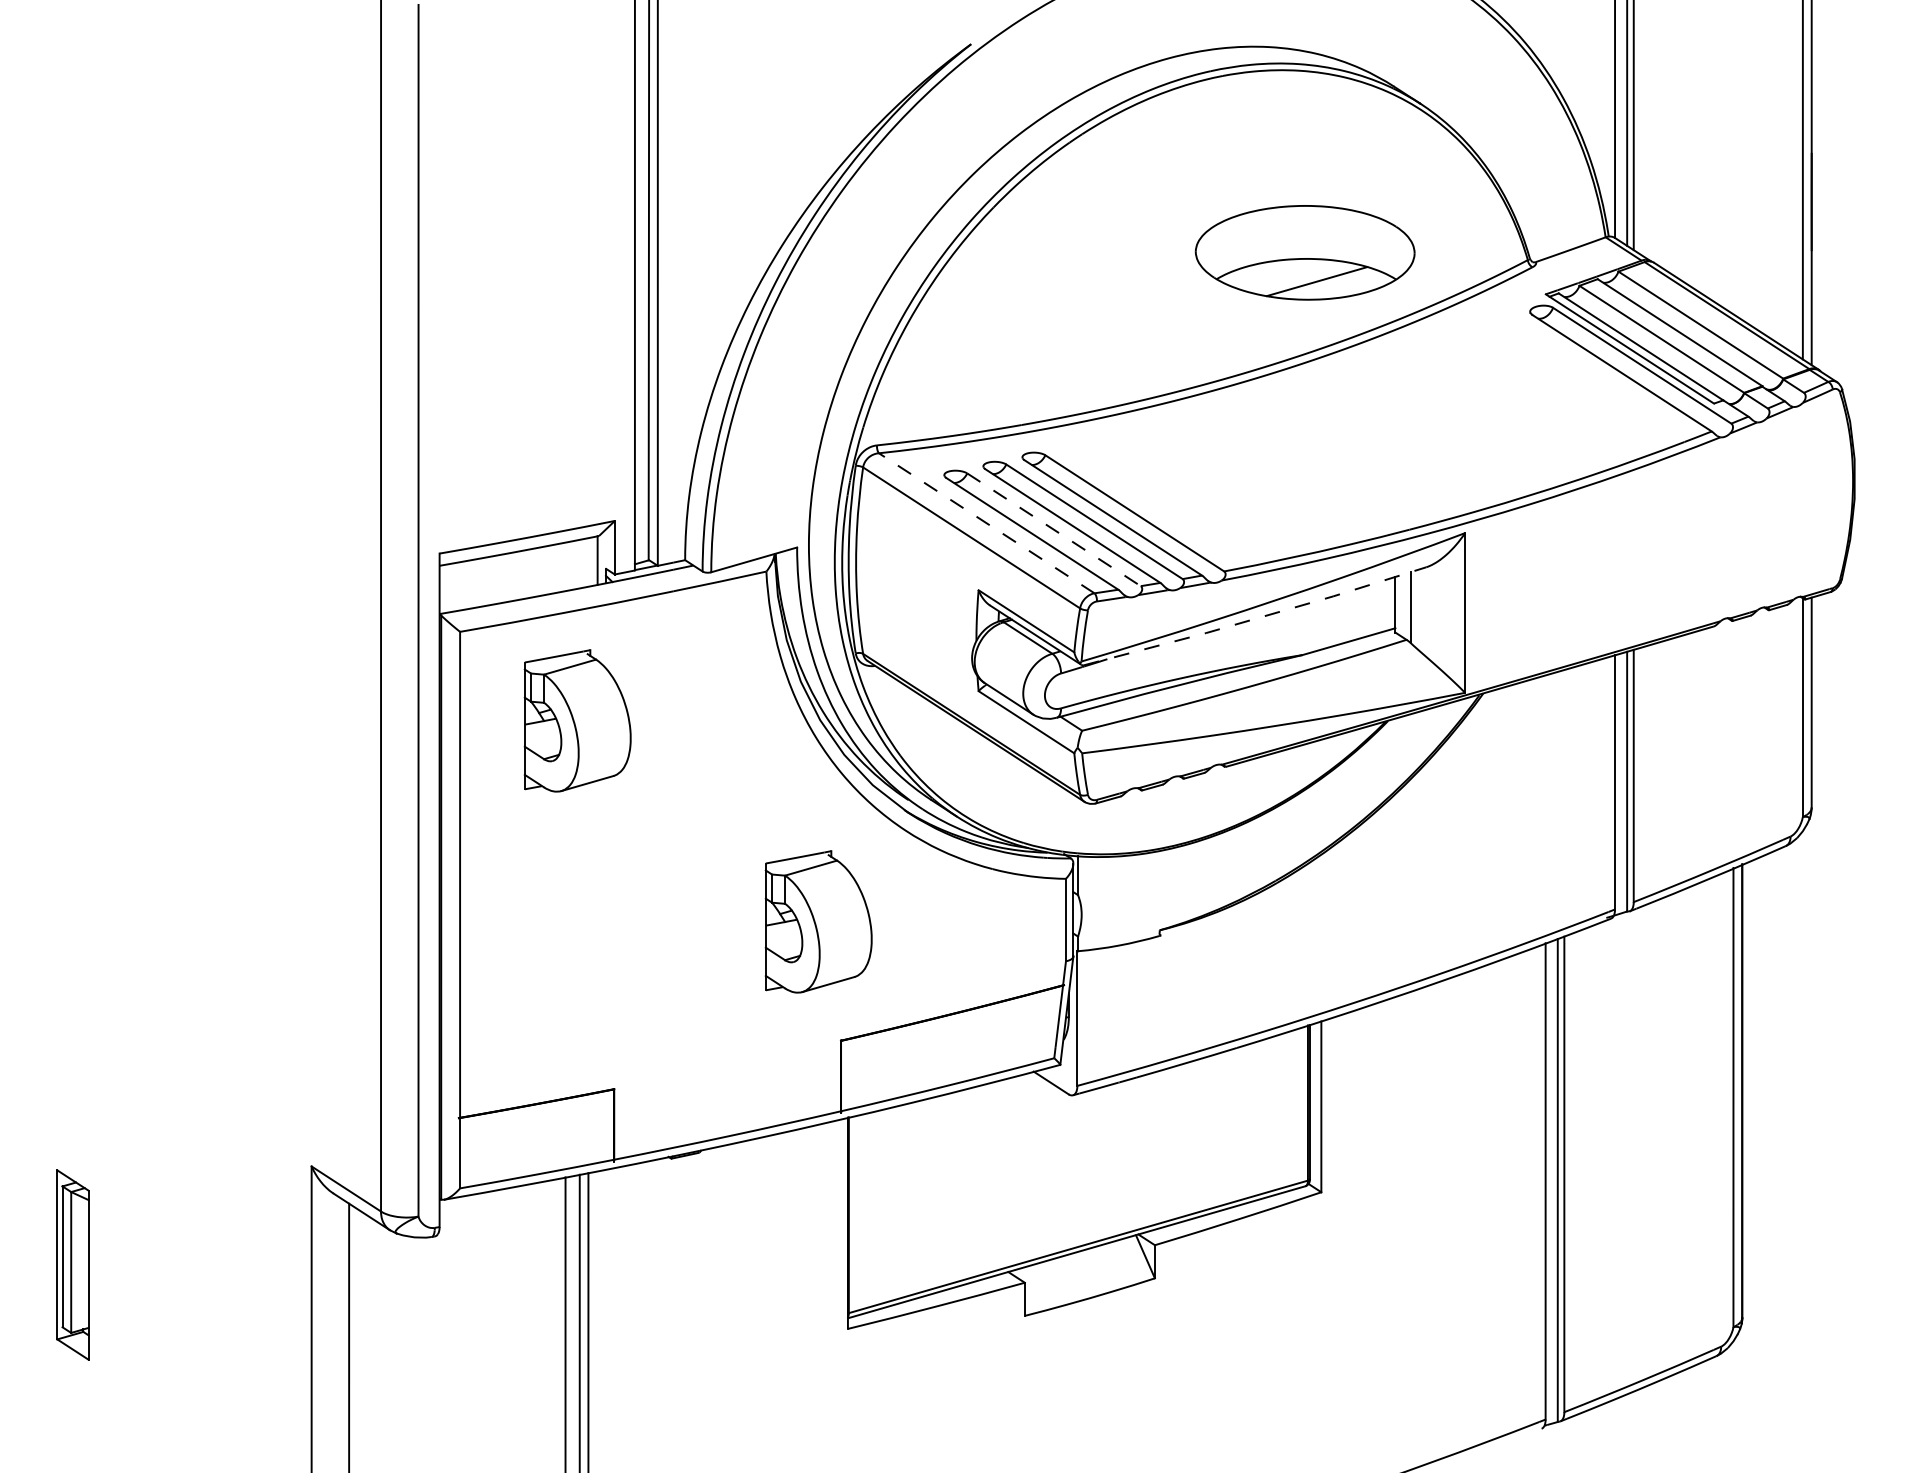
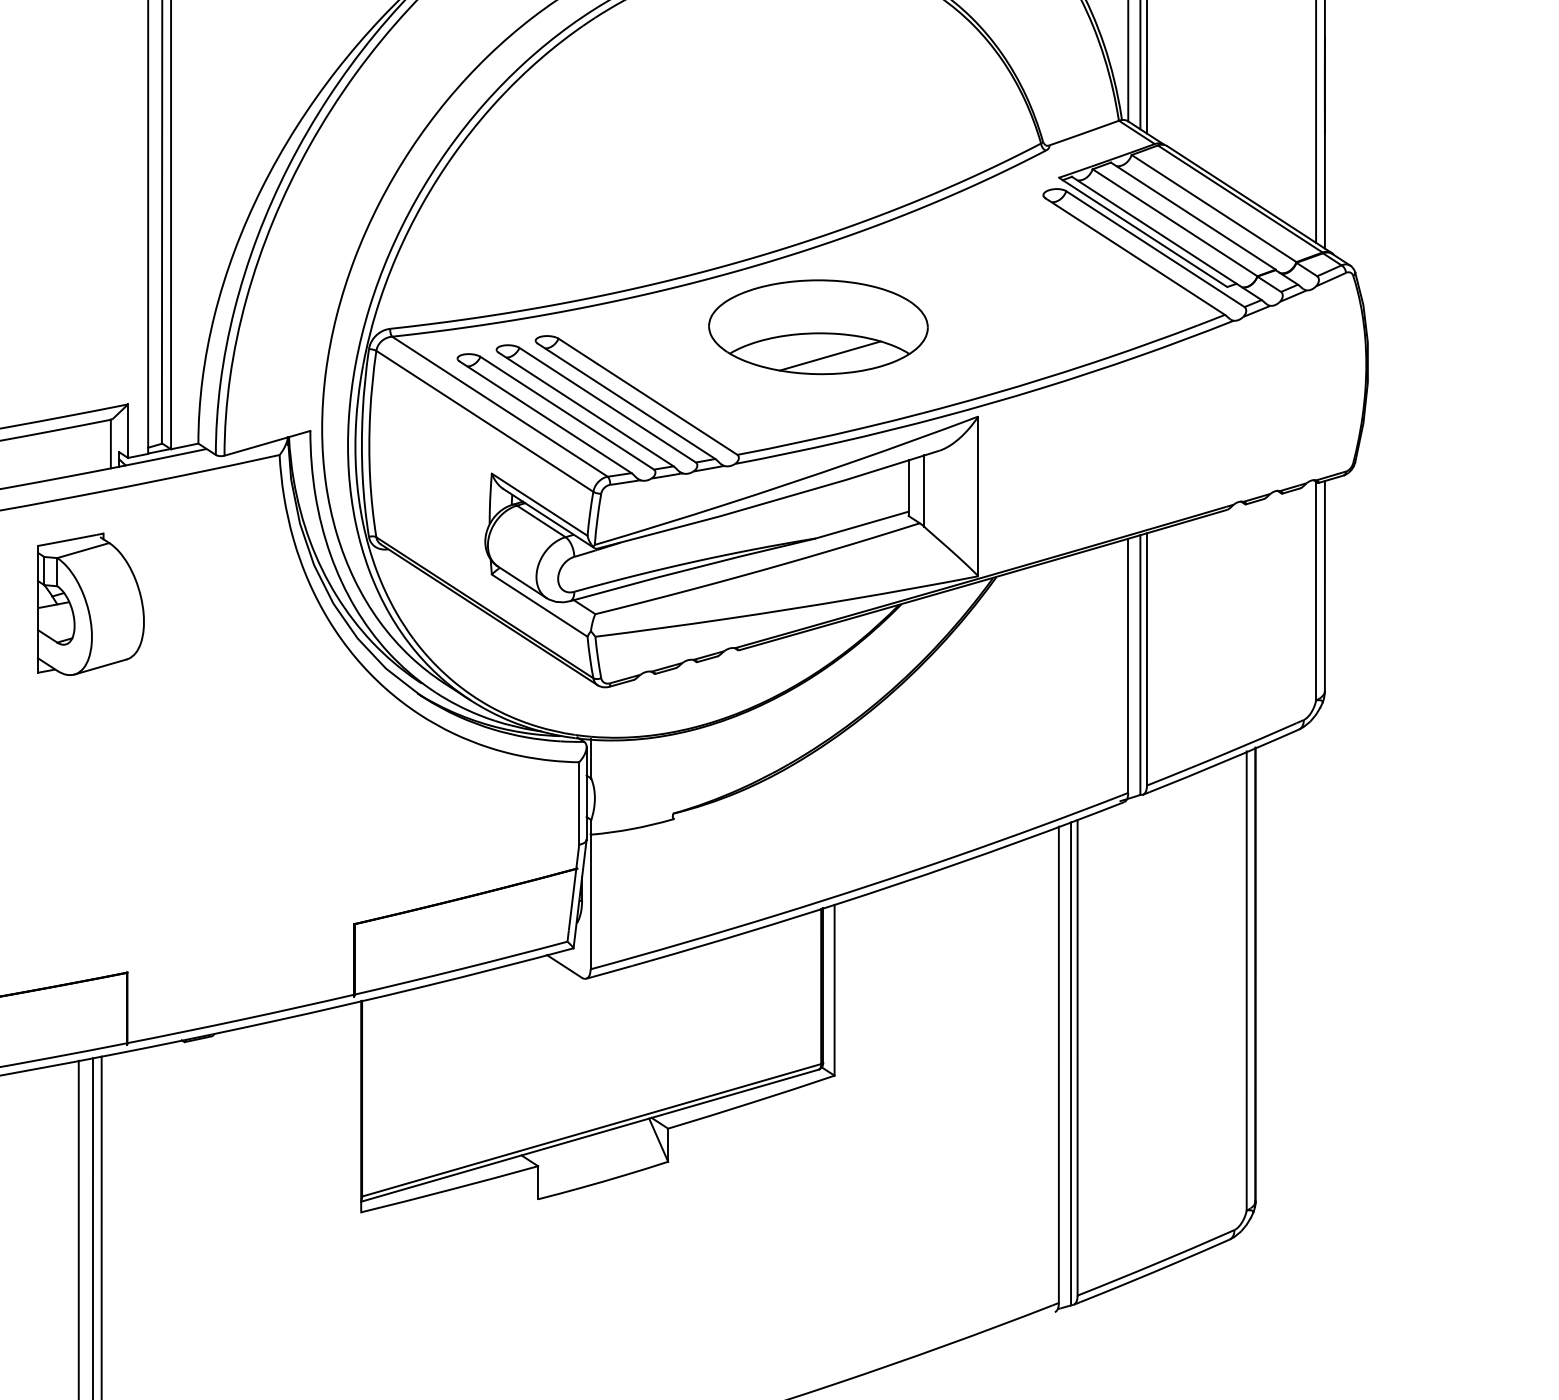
part: (1304, 252) -> (817, 326), moved
line: (986, 523) -> (499, 406), dashed -> solid
line: (1054, 530) -> (567, 413), dashed -> solid
line: (1255, 618) -> (768, 501), dashed -> solid
part: (818, 921) -> (331, 804), removed

